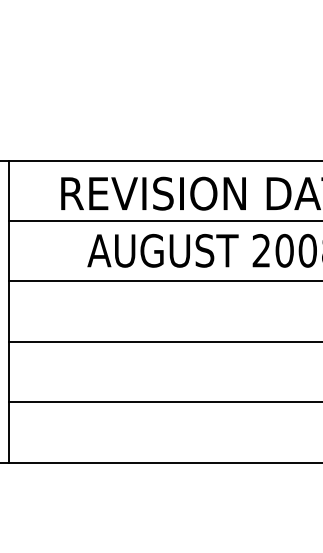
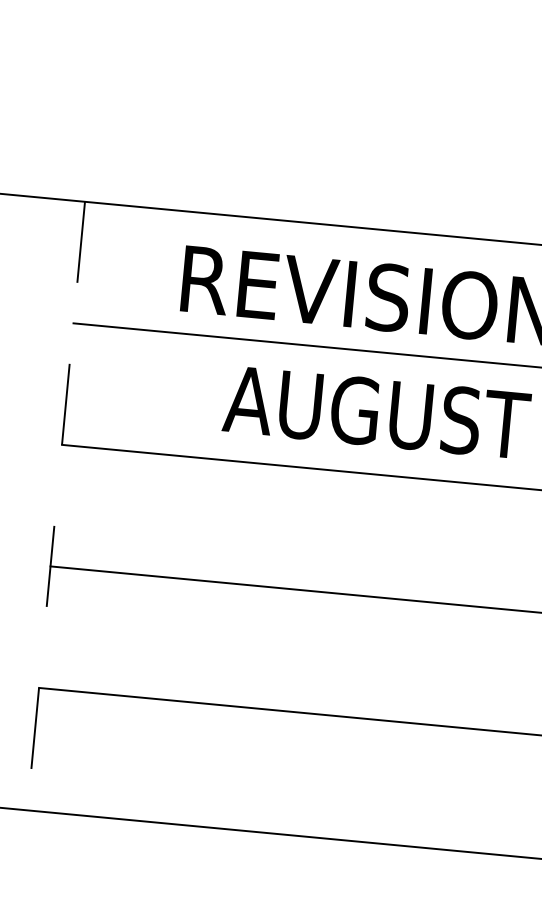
line: (9, 312) -> (56, 507), solid -> dashed

